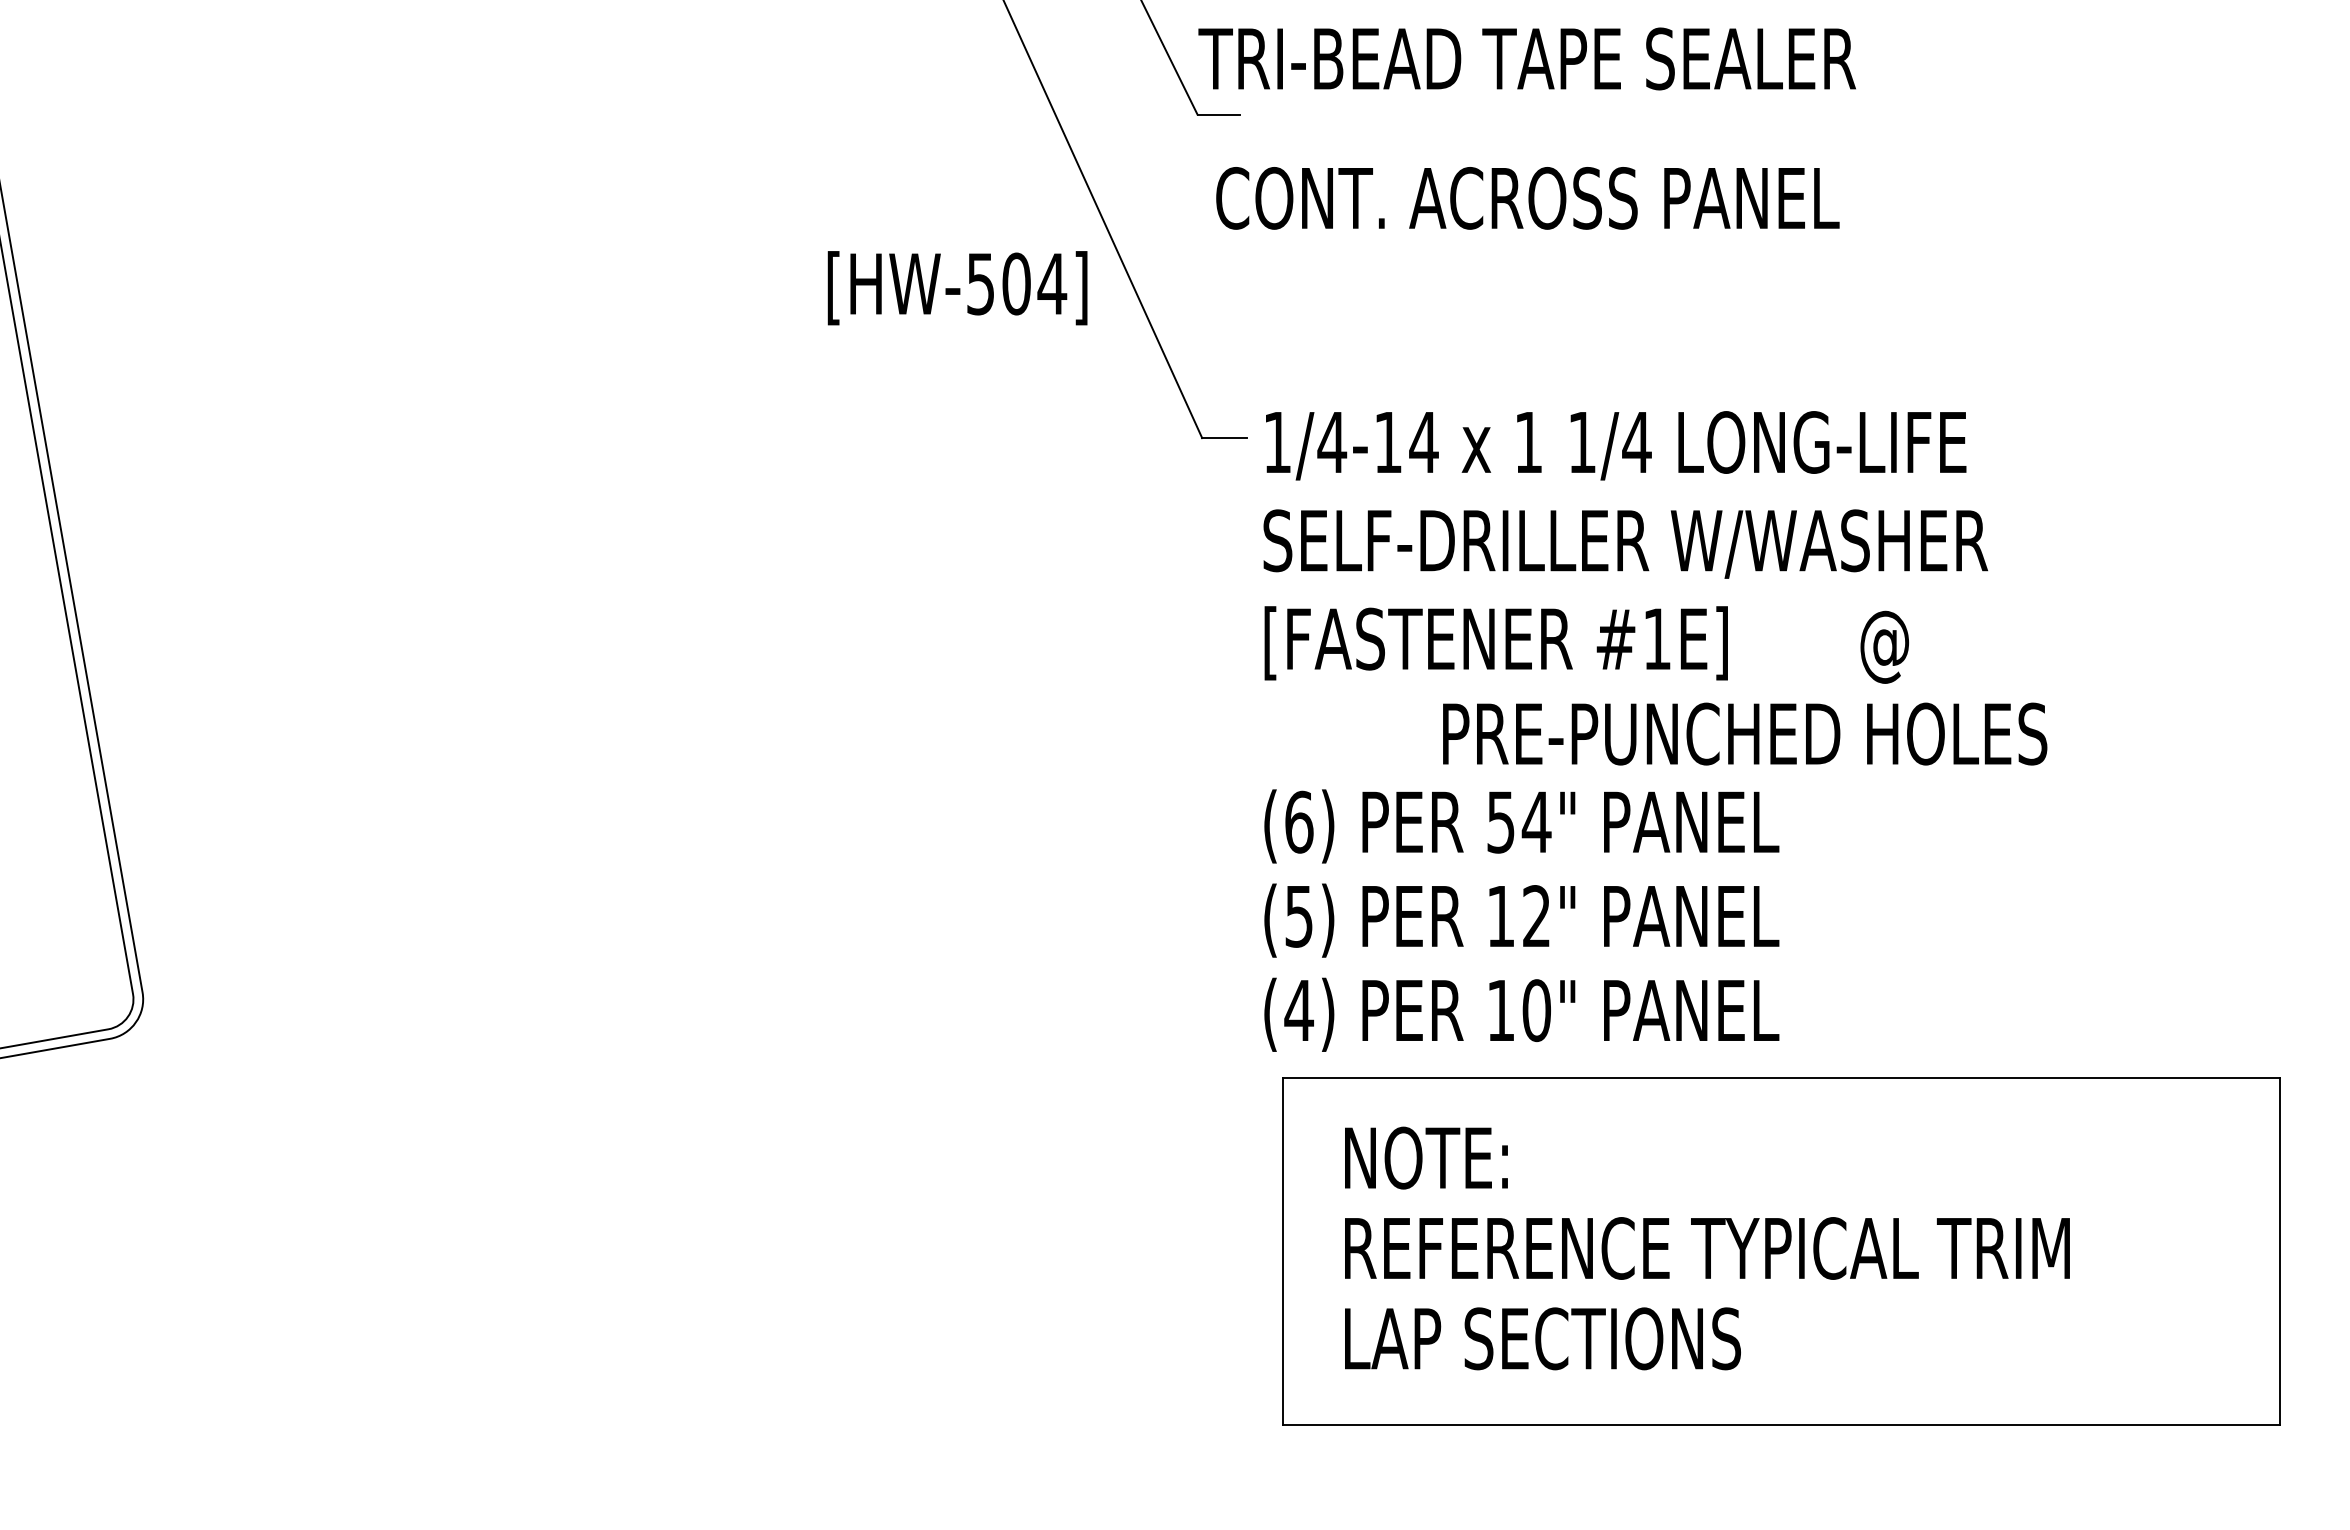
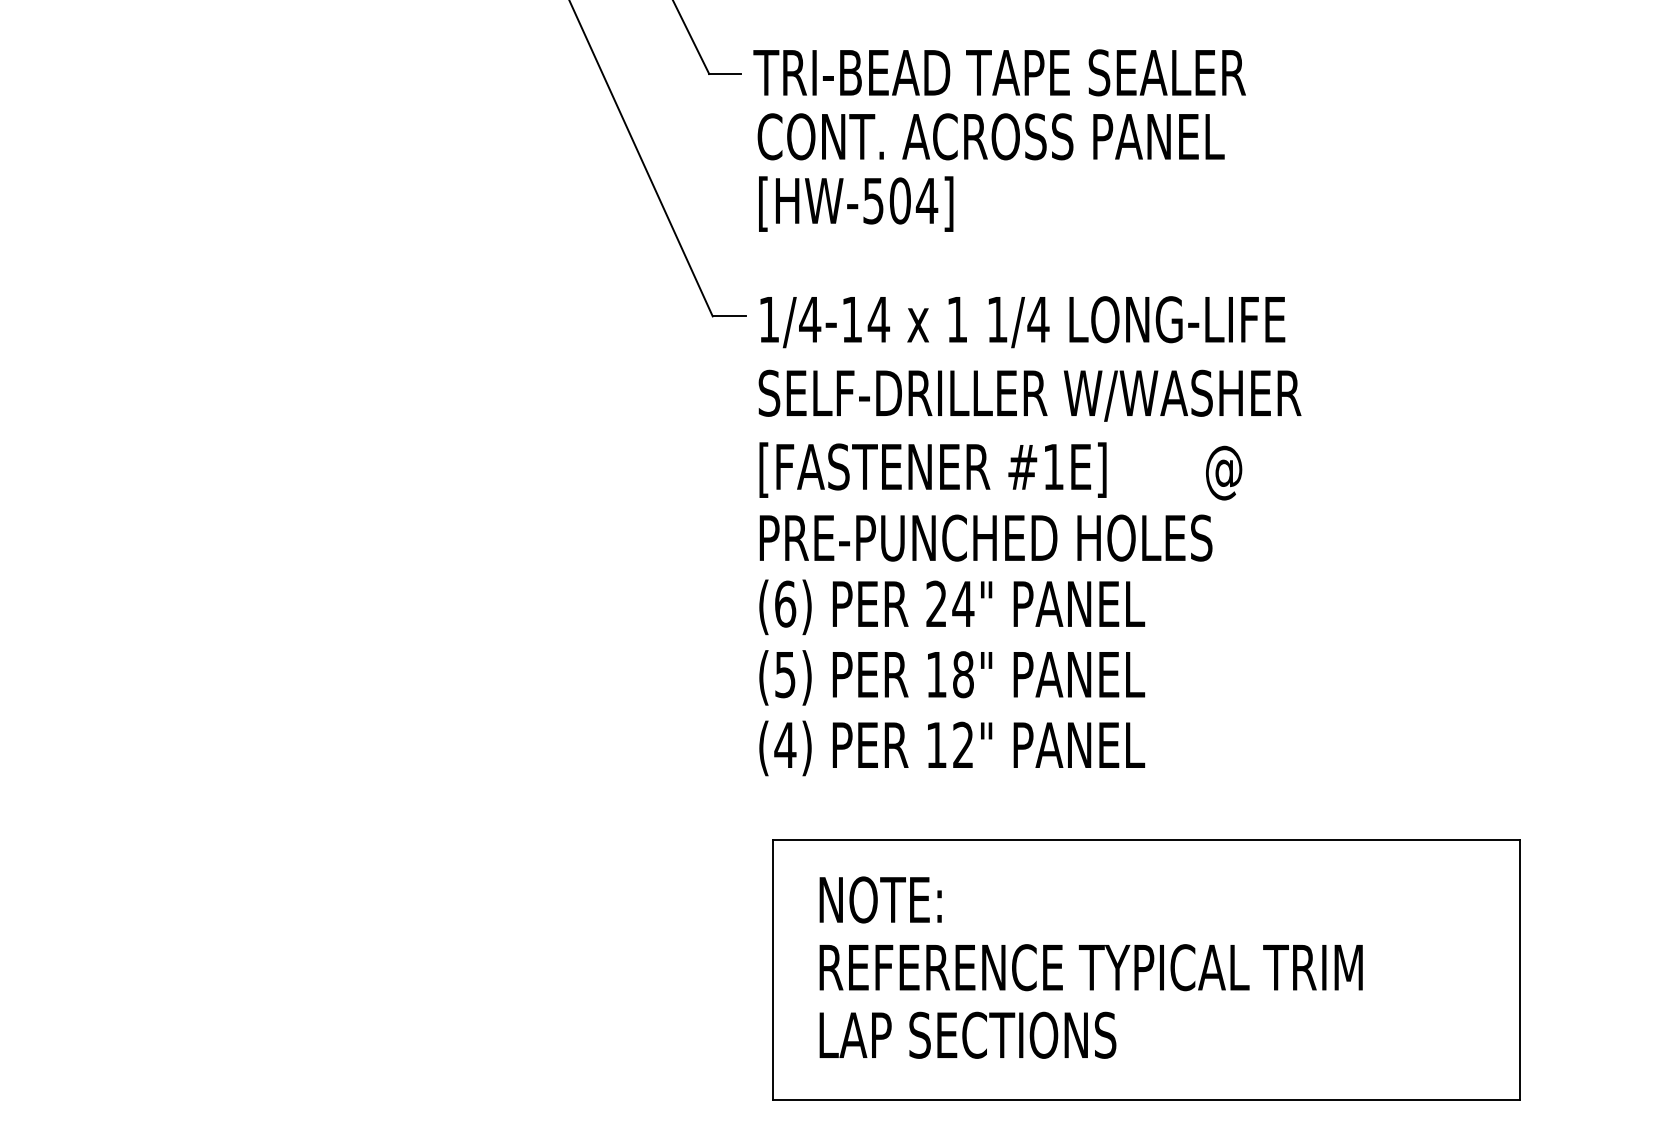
text: (1526, 58) -> (999, 72), moved
text: (1527, 198) -> (990, 136), moved
text: (957, 288) -> (856, 204), moved
text: (1745, 733) -> (986, 537), moved
text: (1500, 821) -> (936, 603), 54" -> 24"
text: (1536, 916) -> (963, 674), 12" -> 18"
text: (1536, 1010) -> (963, 745), 10" -> 12"
part: (1781, 1251) -> (1146, 969), moved

